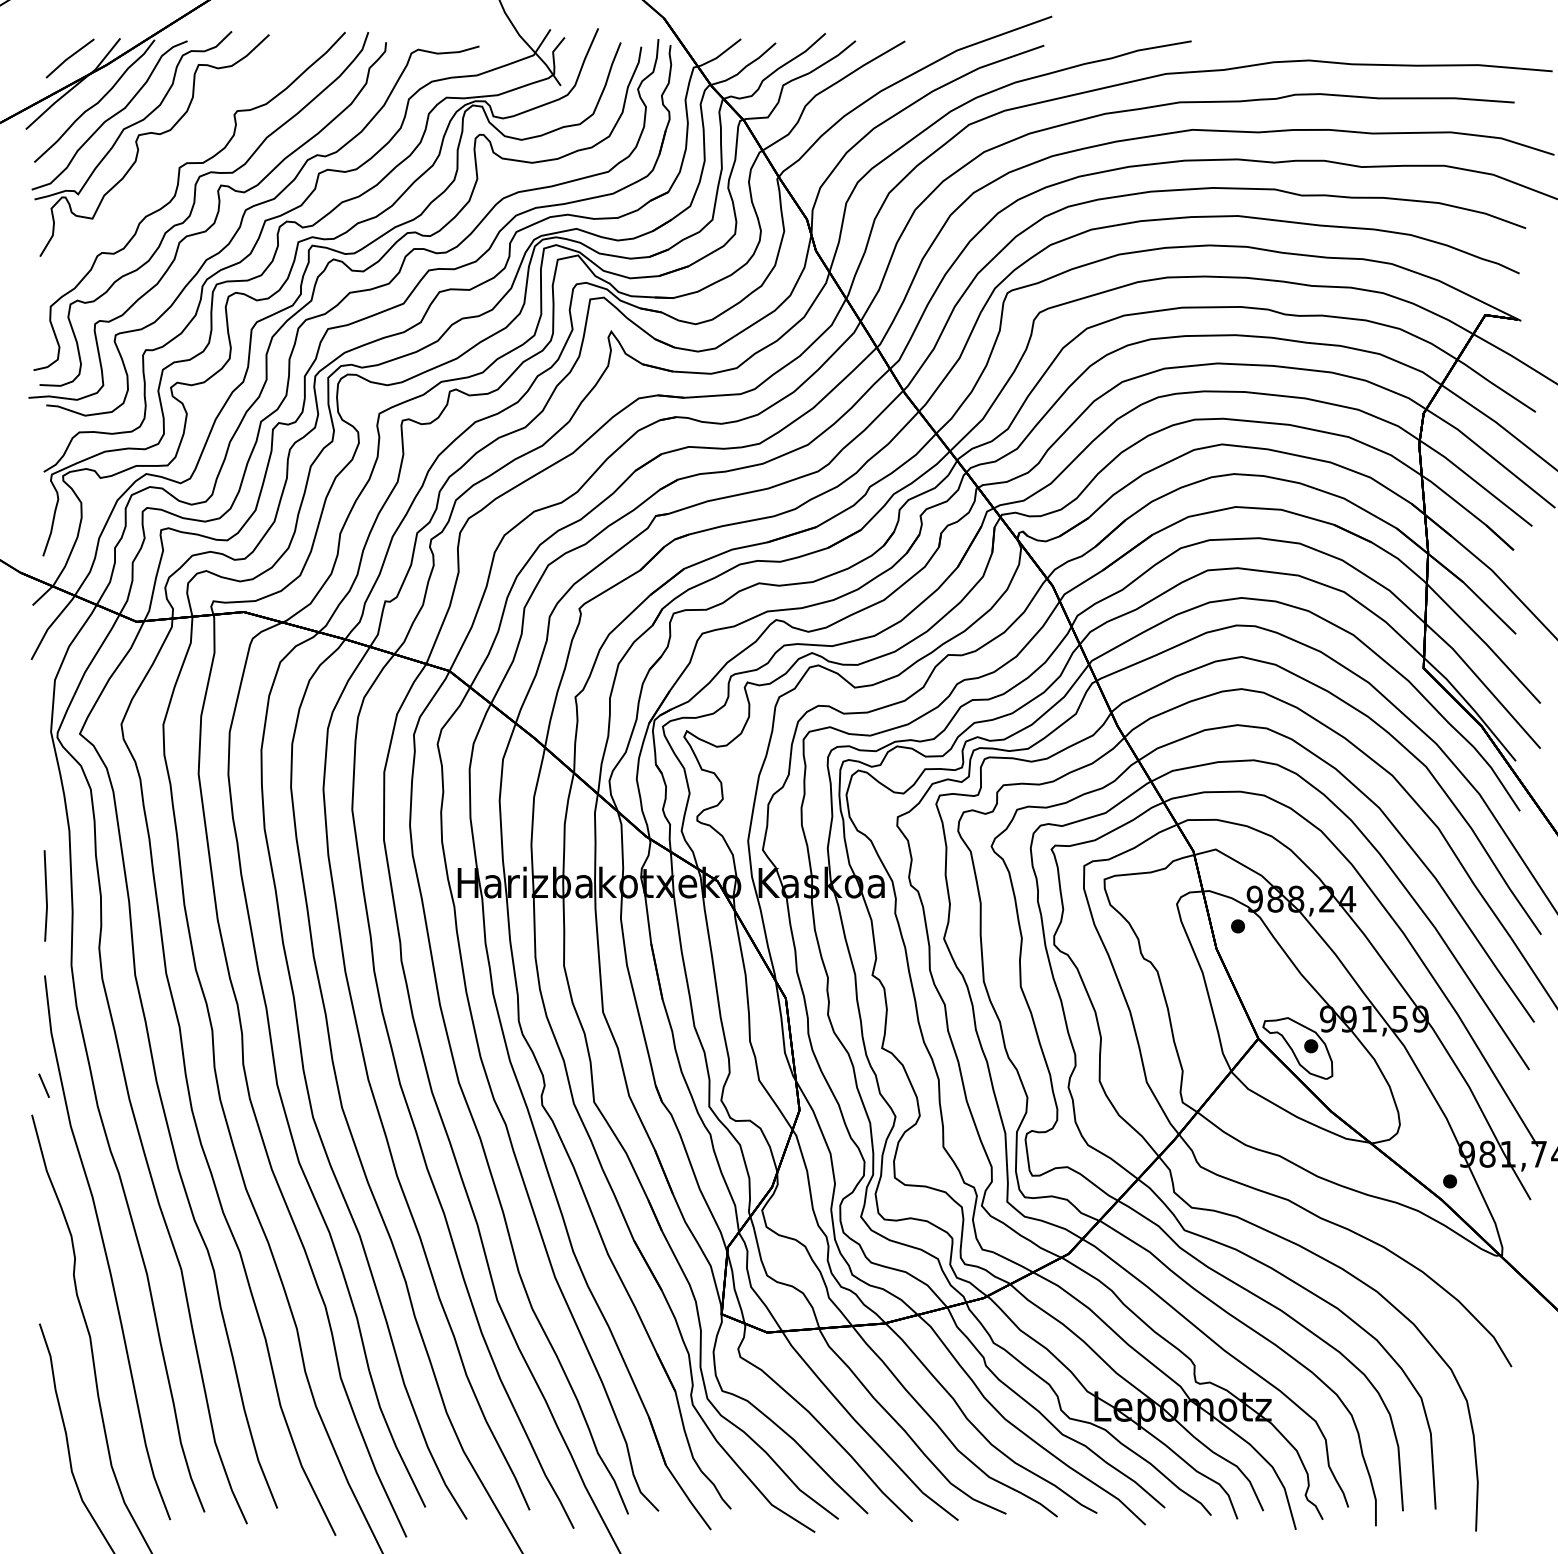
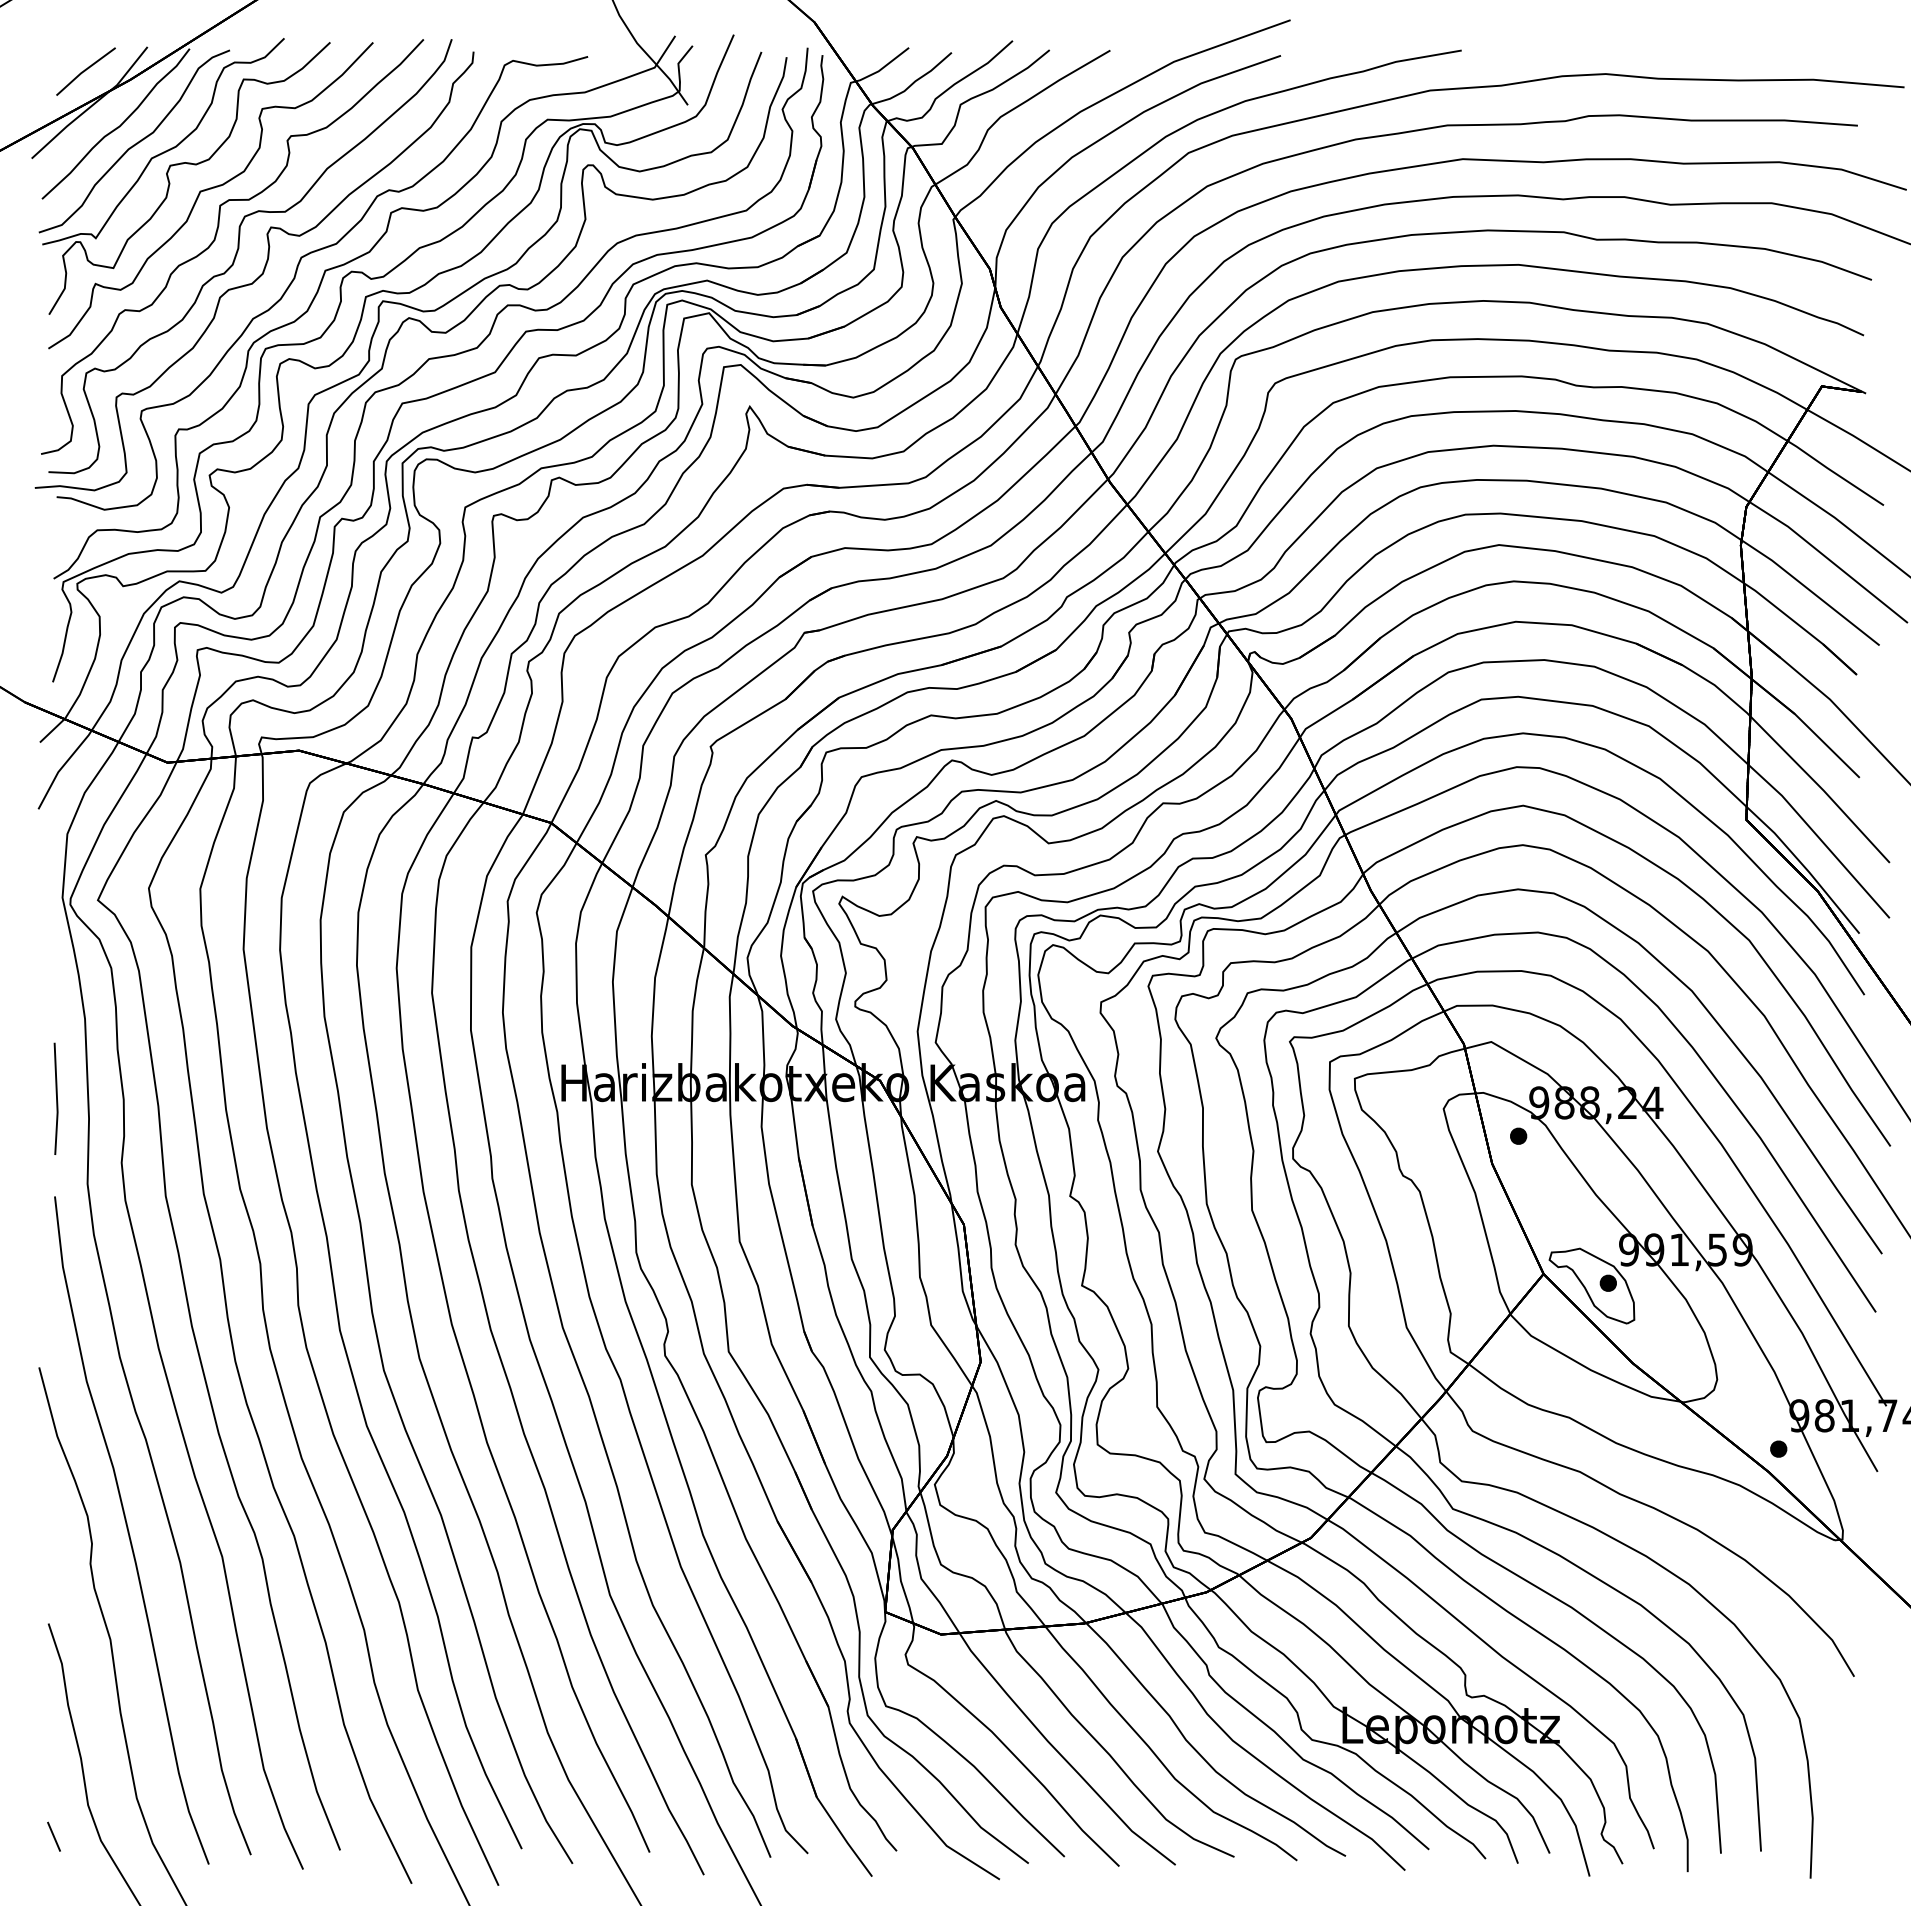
curve: (170, 155) -> (208, 190), added
line: (43, 1085) -> (53, 1836), moved

